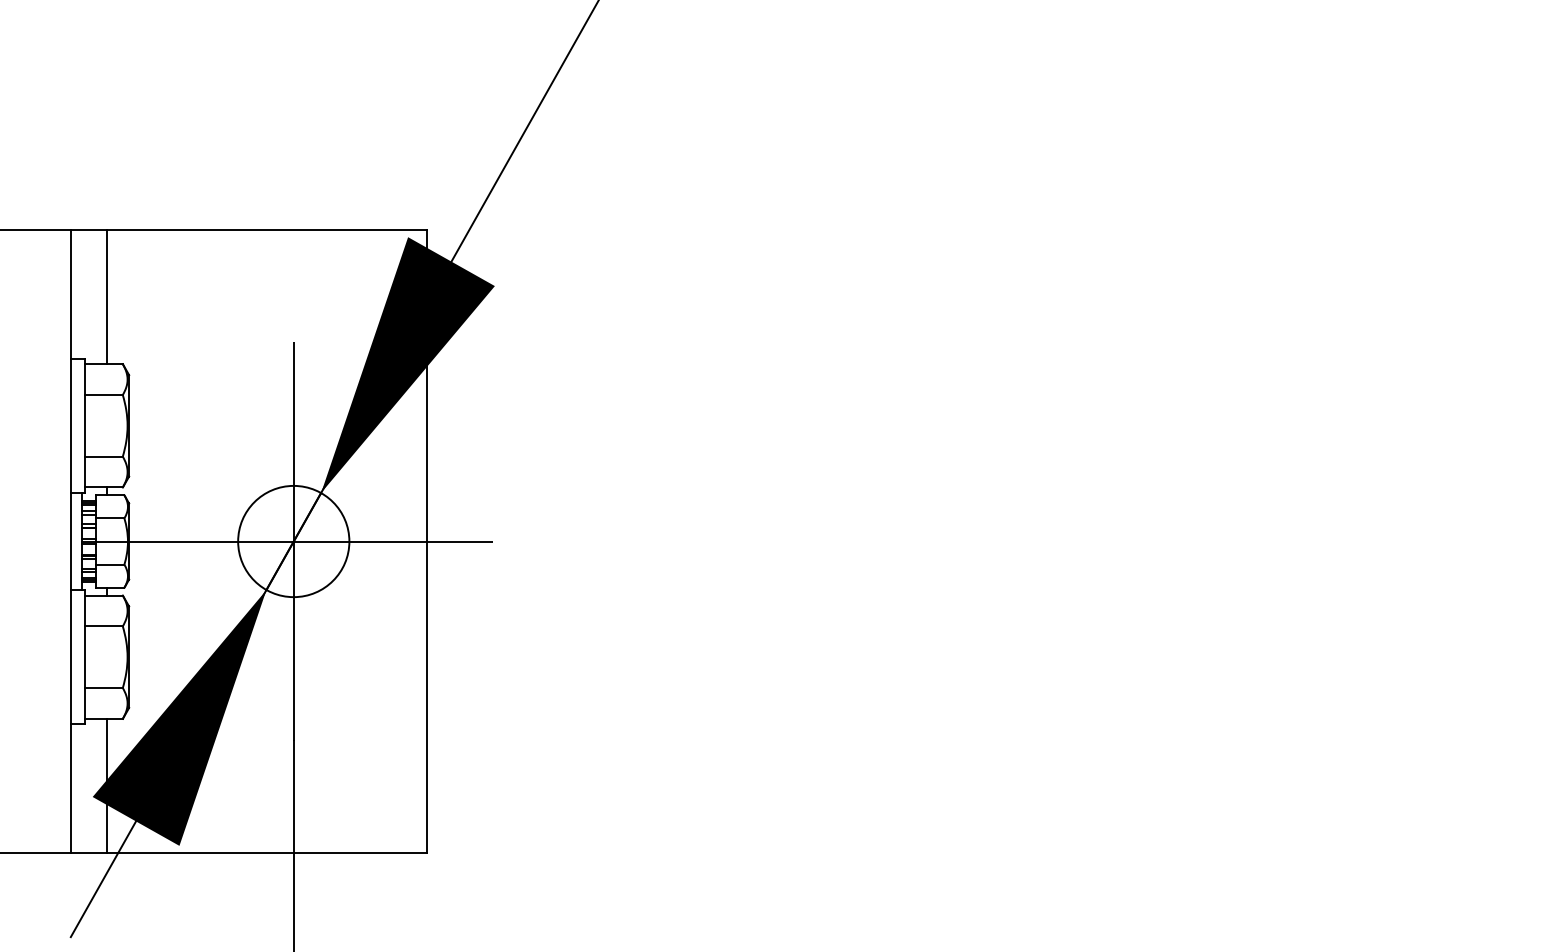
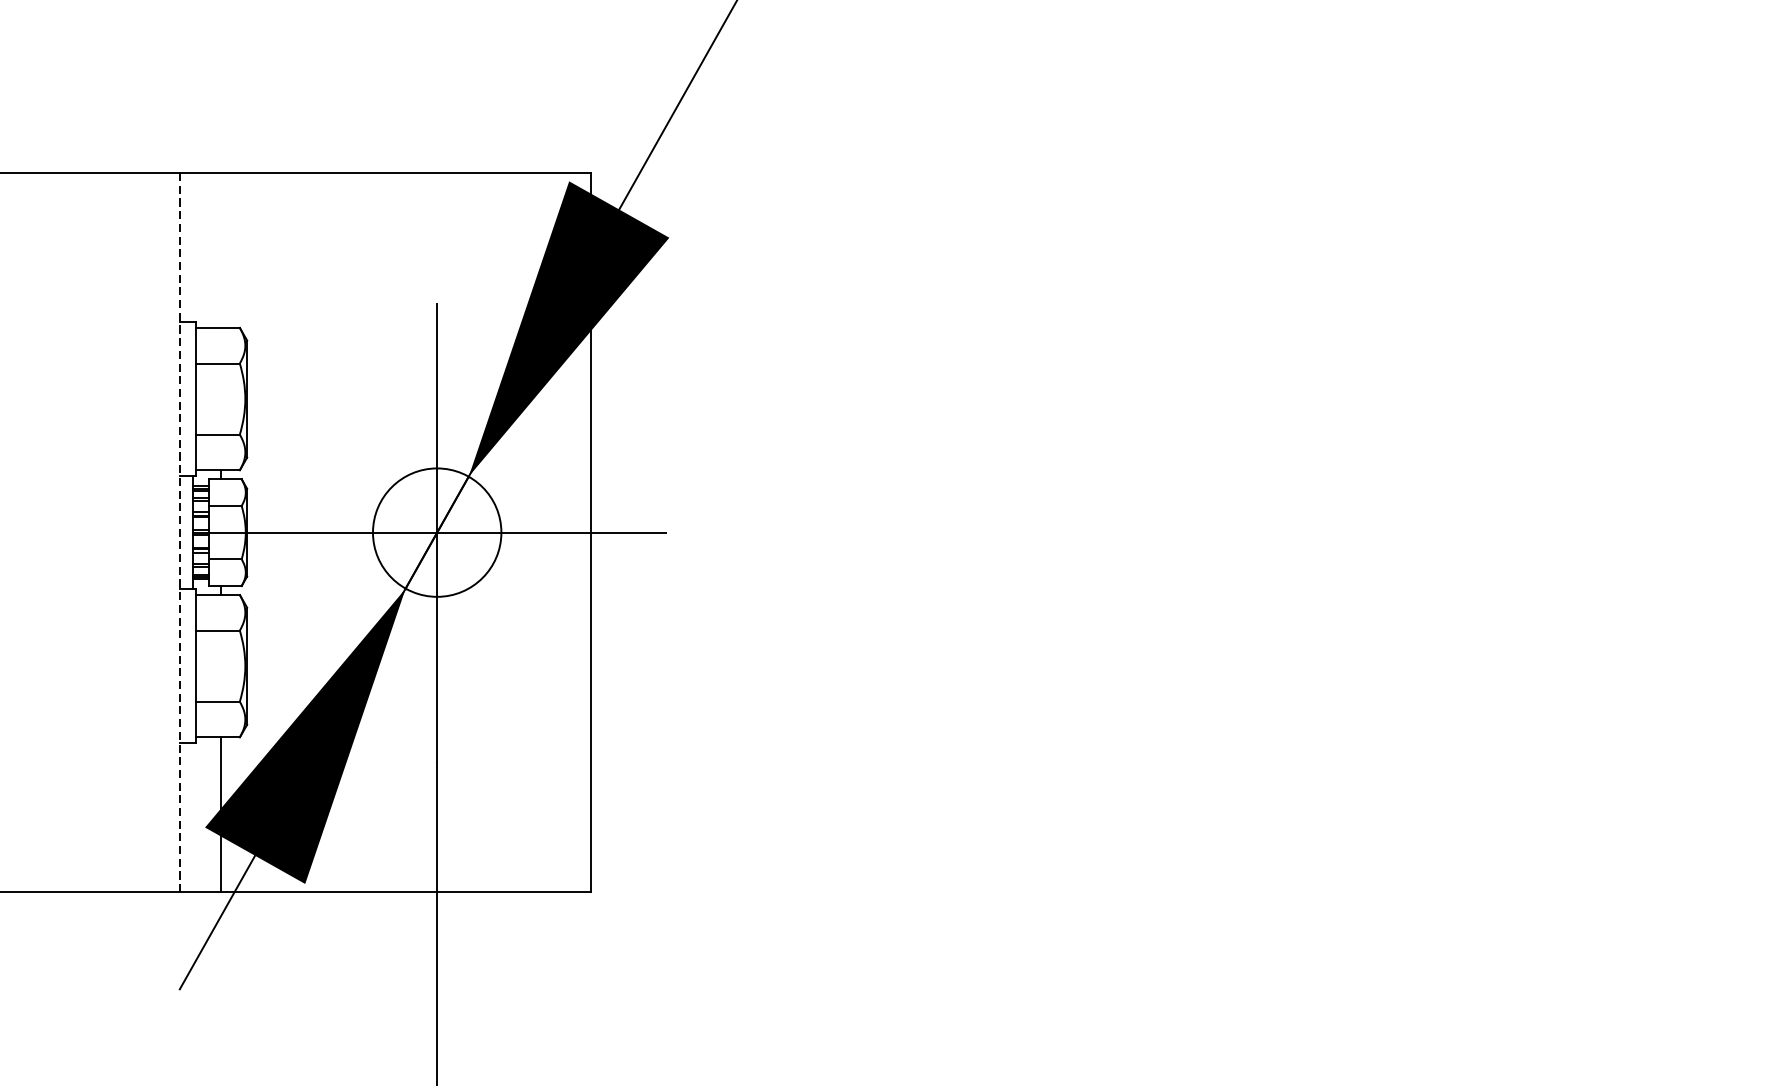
line: (106, 297) -> (221, 250), removed
line: (71, 542) -> (180, 533), solid -> dashed

